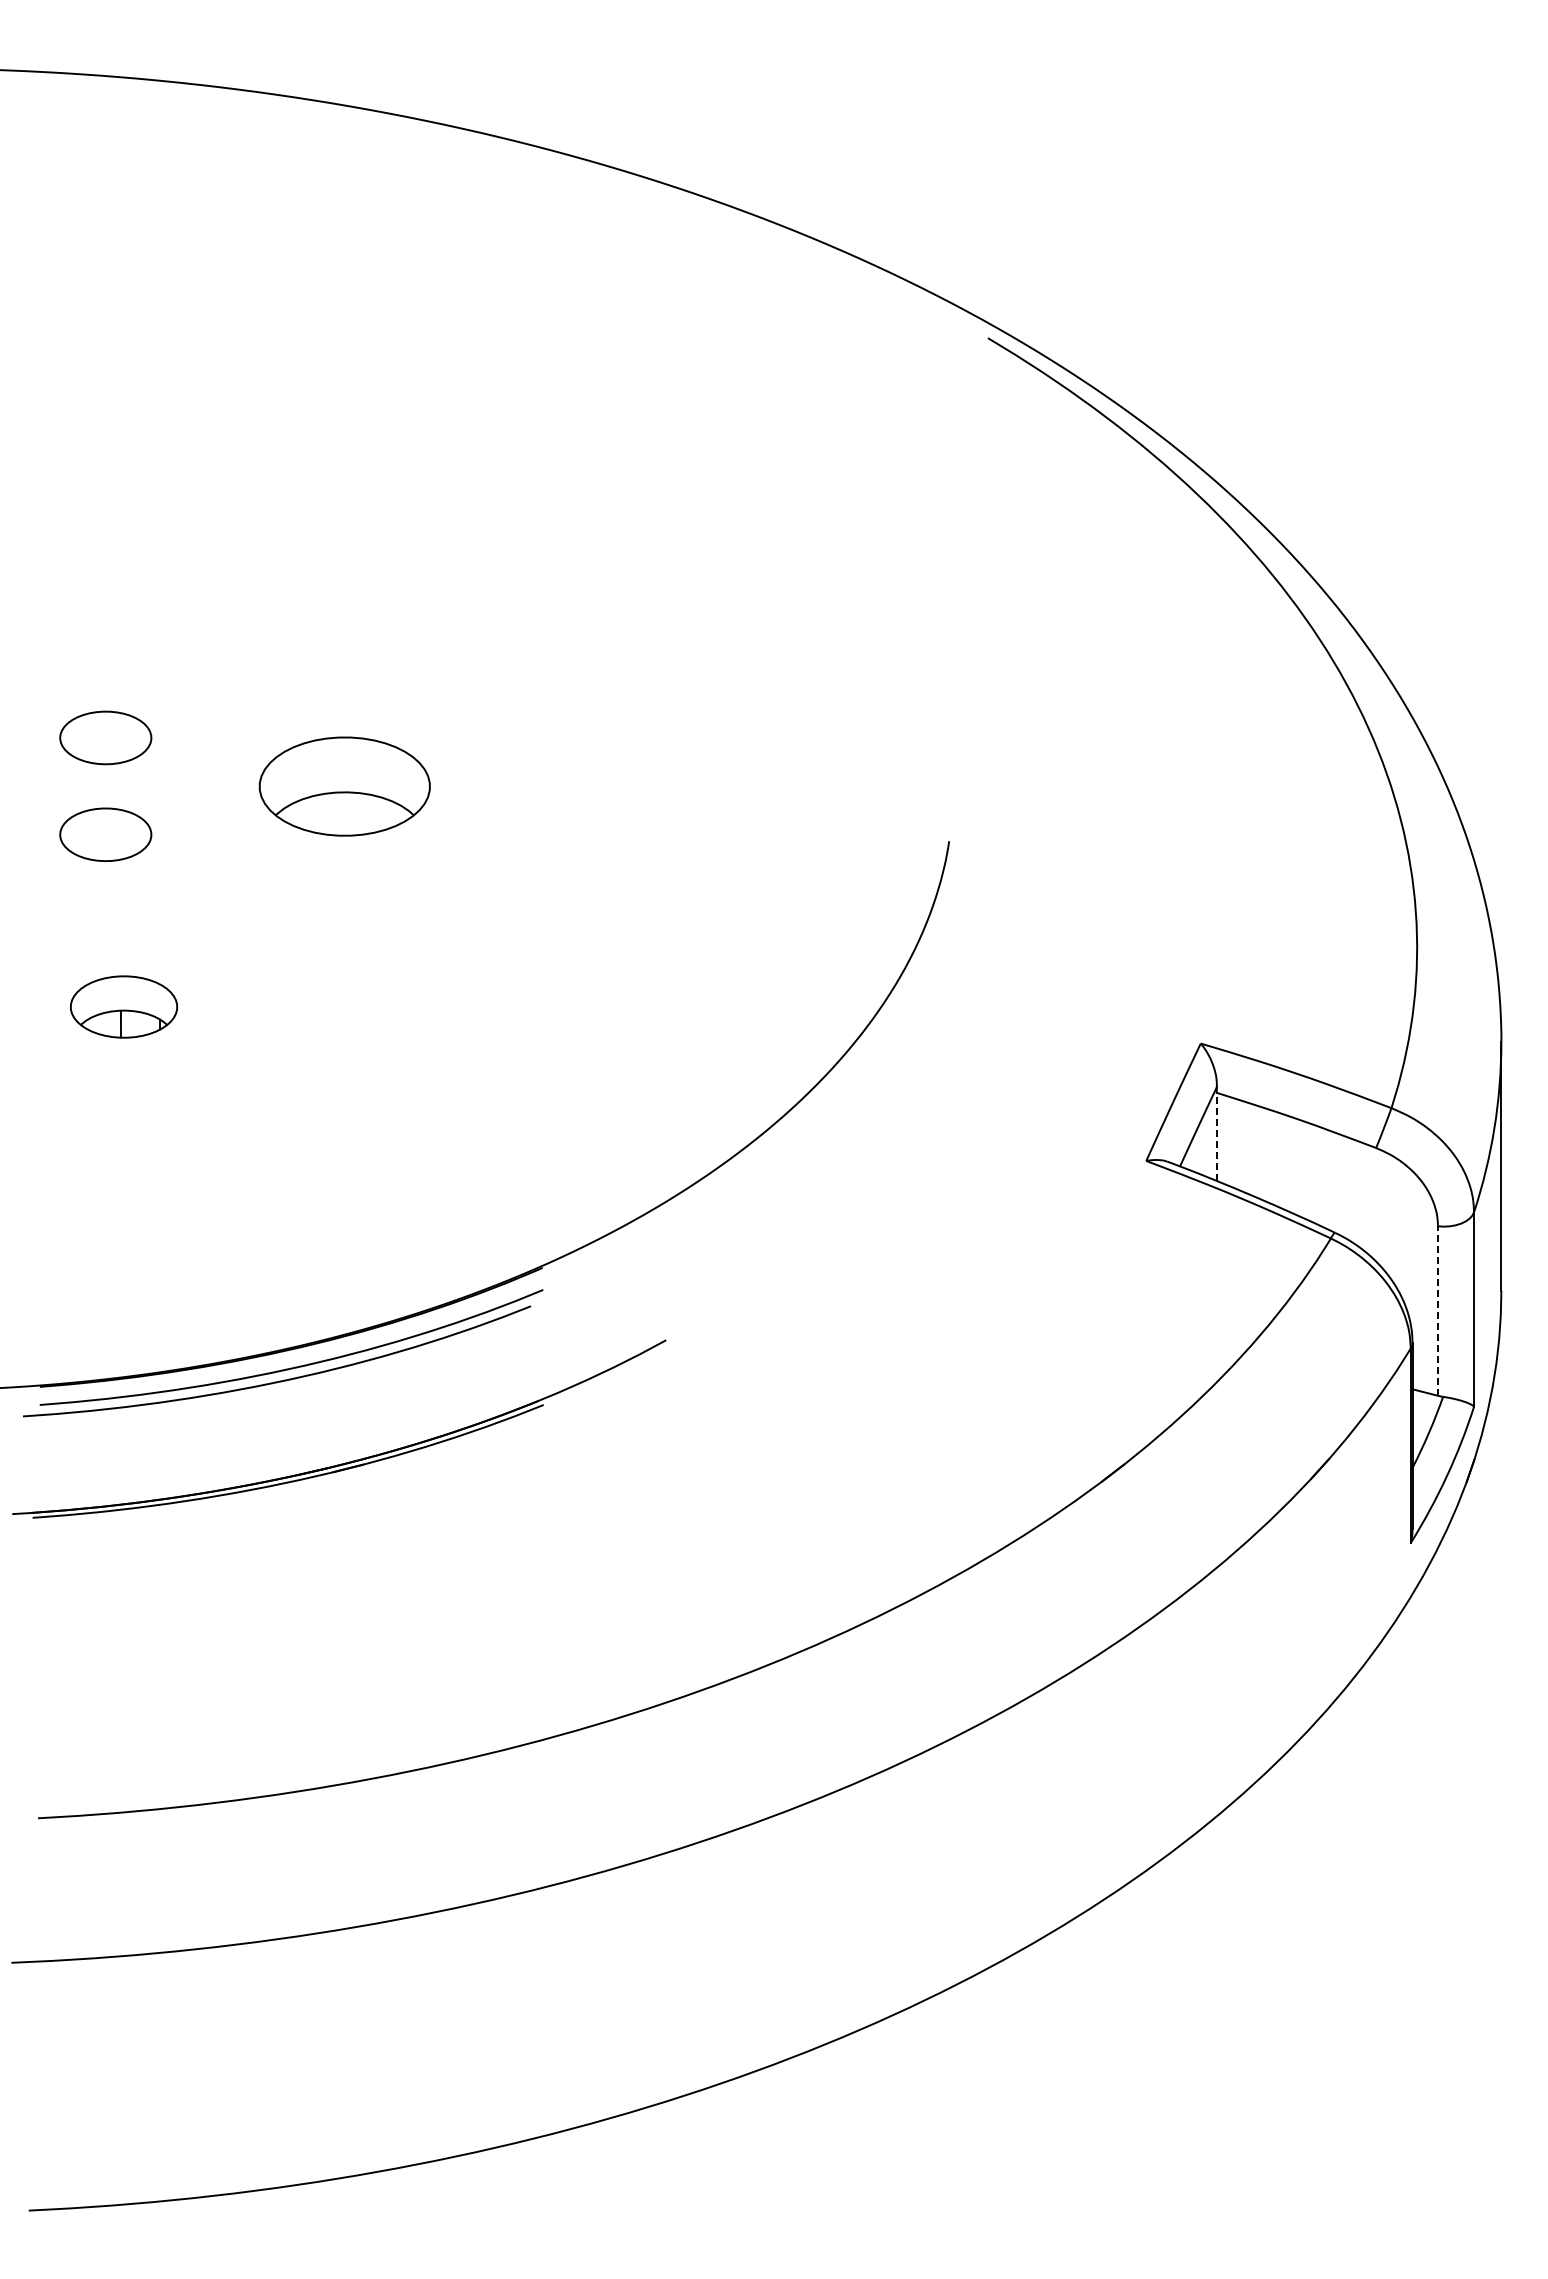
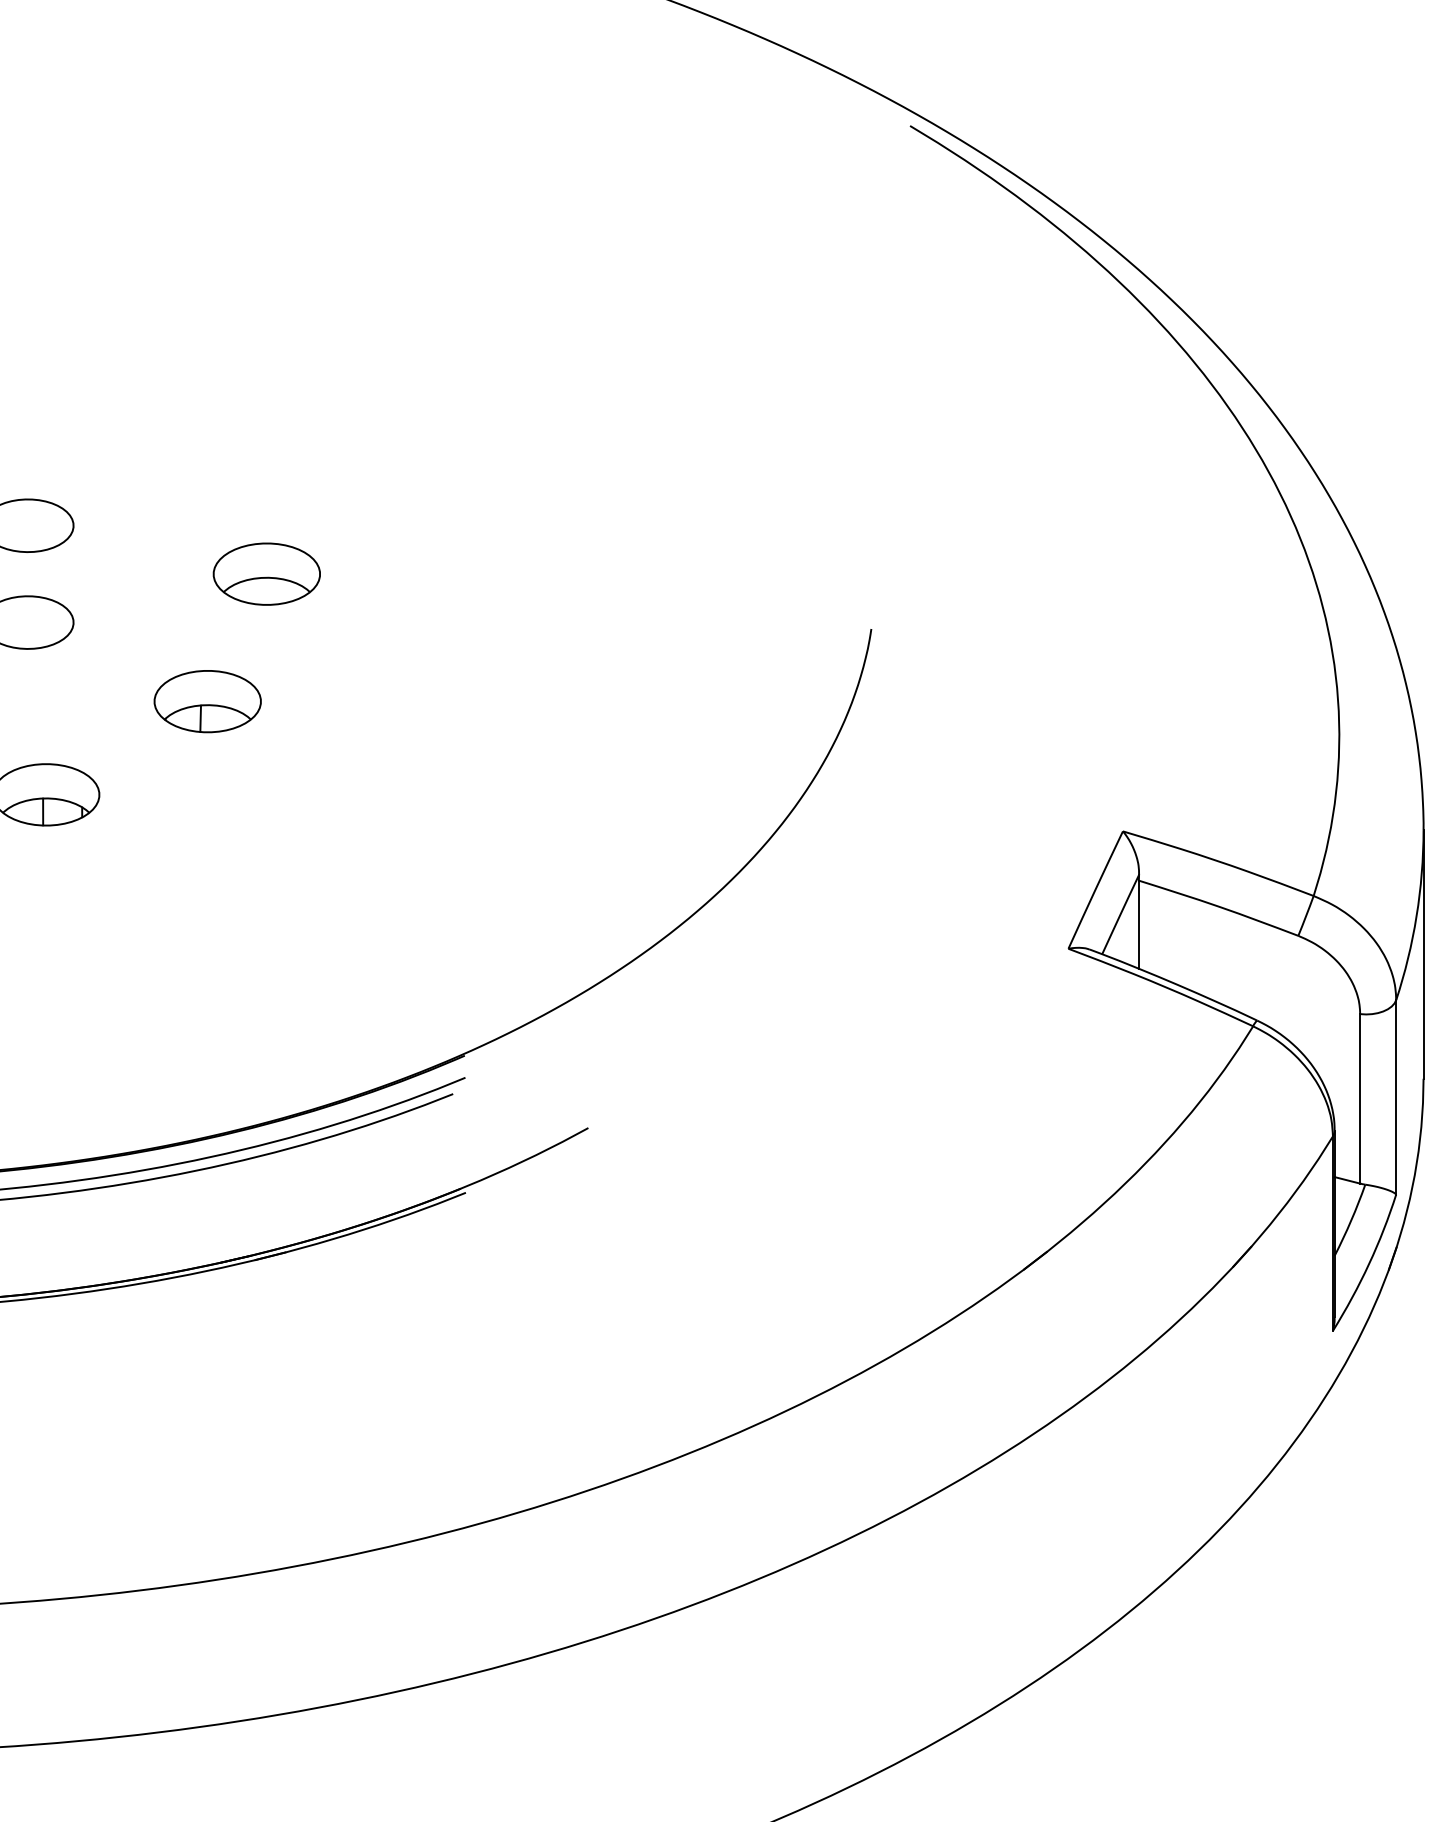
part: (344, 785) -> (266, 573), size x0.62
part: (285, 913) -> (207, 701), added
line: (1216, 1136) -> (1138, 924), dashed -> solid
line: (1438, 1311) -> (1360, 1099), dashed -> solid

